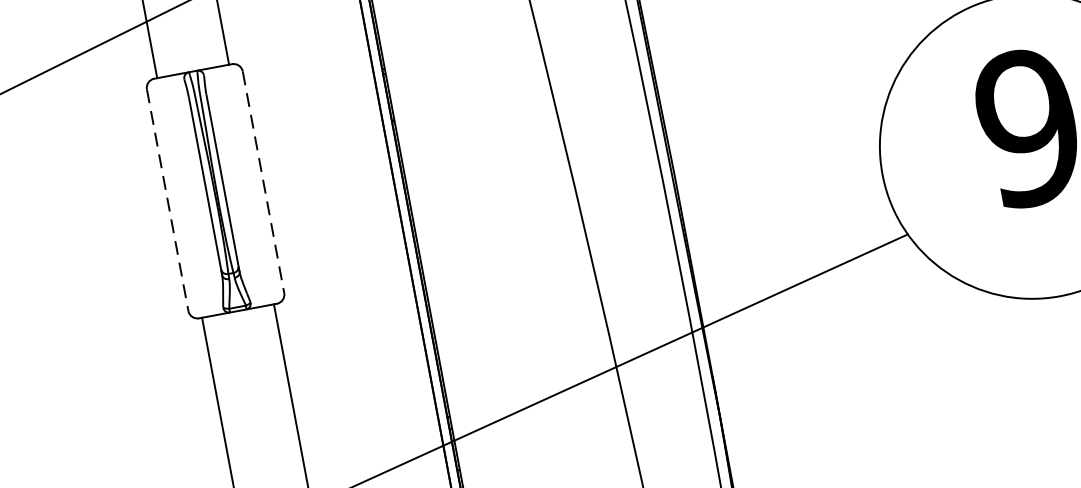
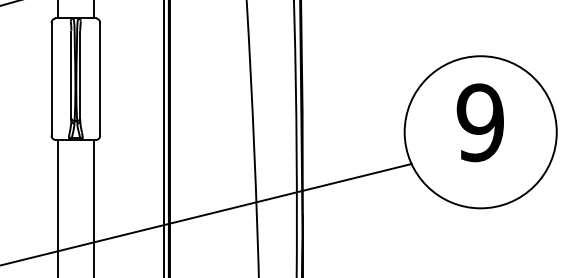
line: (264, 182) -> (100, 79), dashed -> solid
line: (167, 200) -> (51, 79), dashed -> solid

